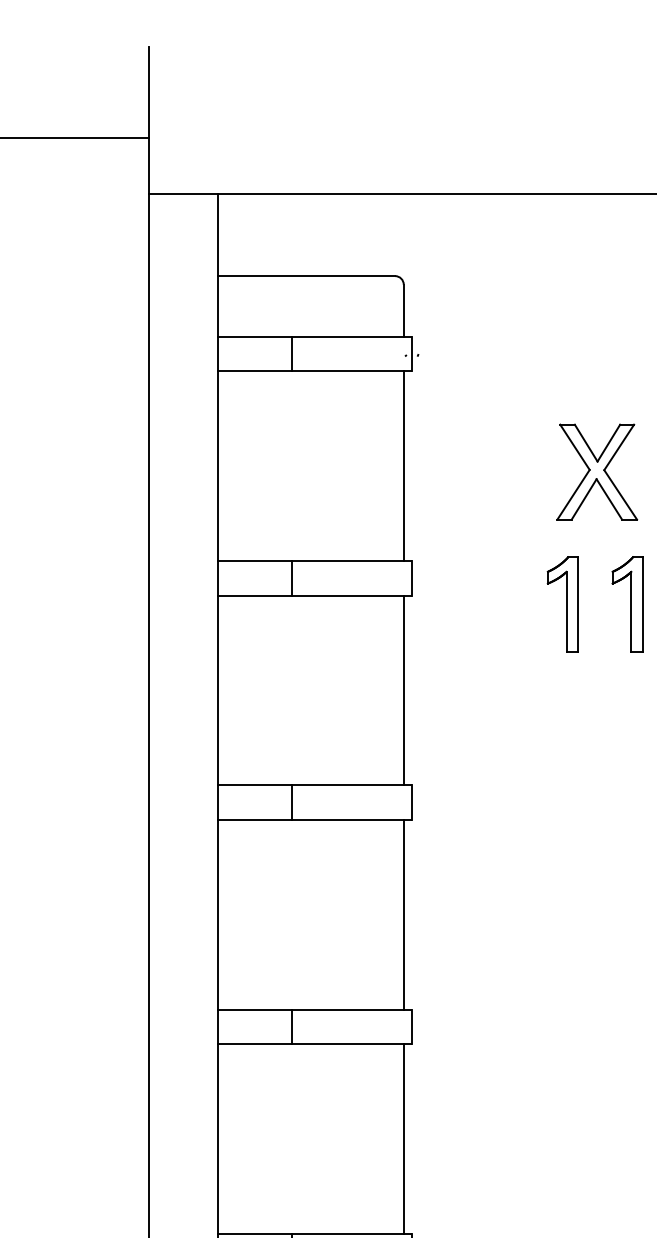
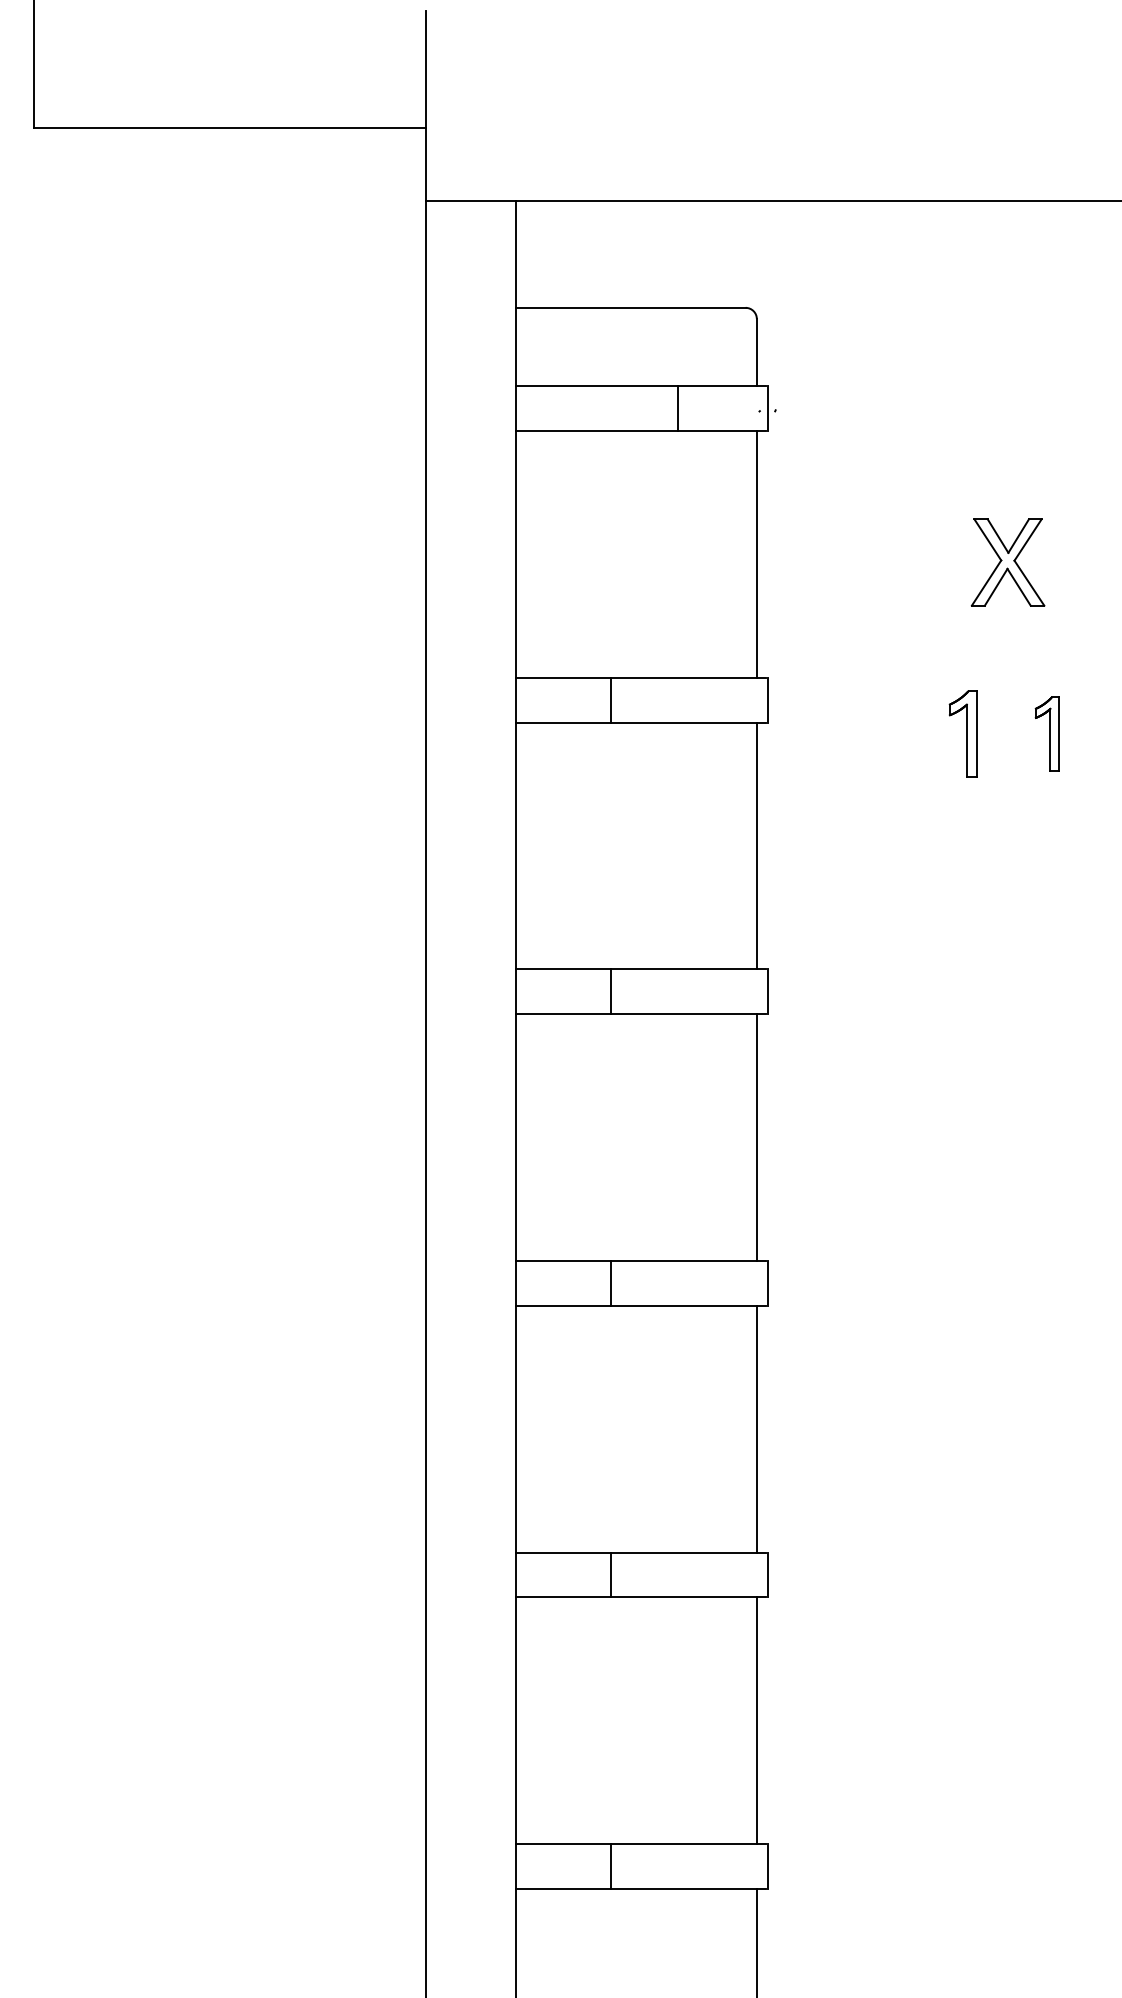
line: (291, 353) -> (678, 408), moved
part: (596, 472) -> (1007, 562), size x0.7
part: (562, 603) -> (963, 733), size x0.7
part: (627, 603) -> (1047, 733), size x0.6

